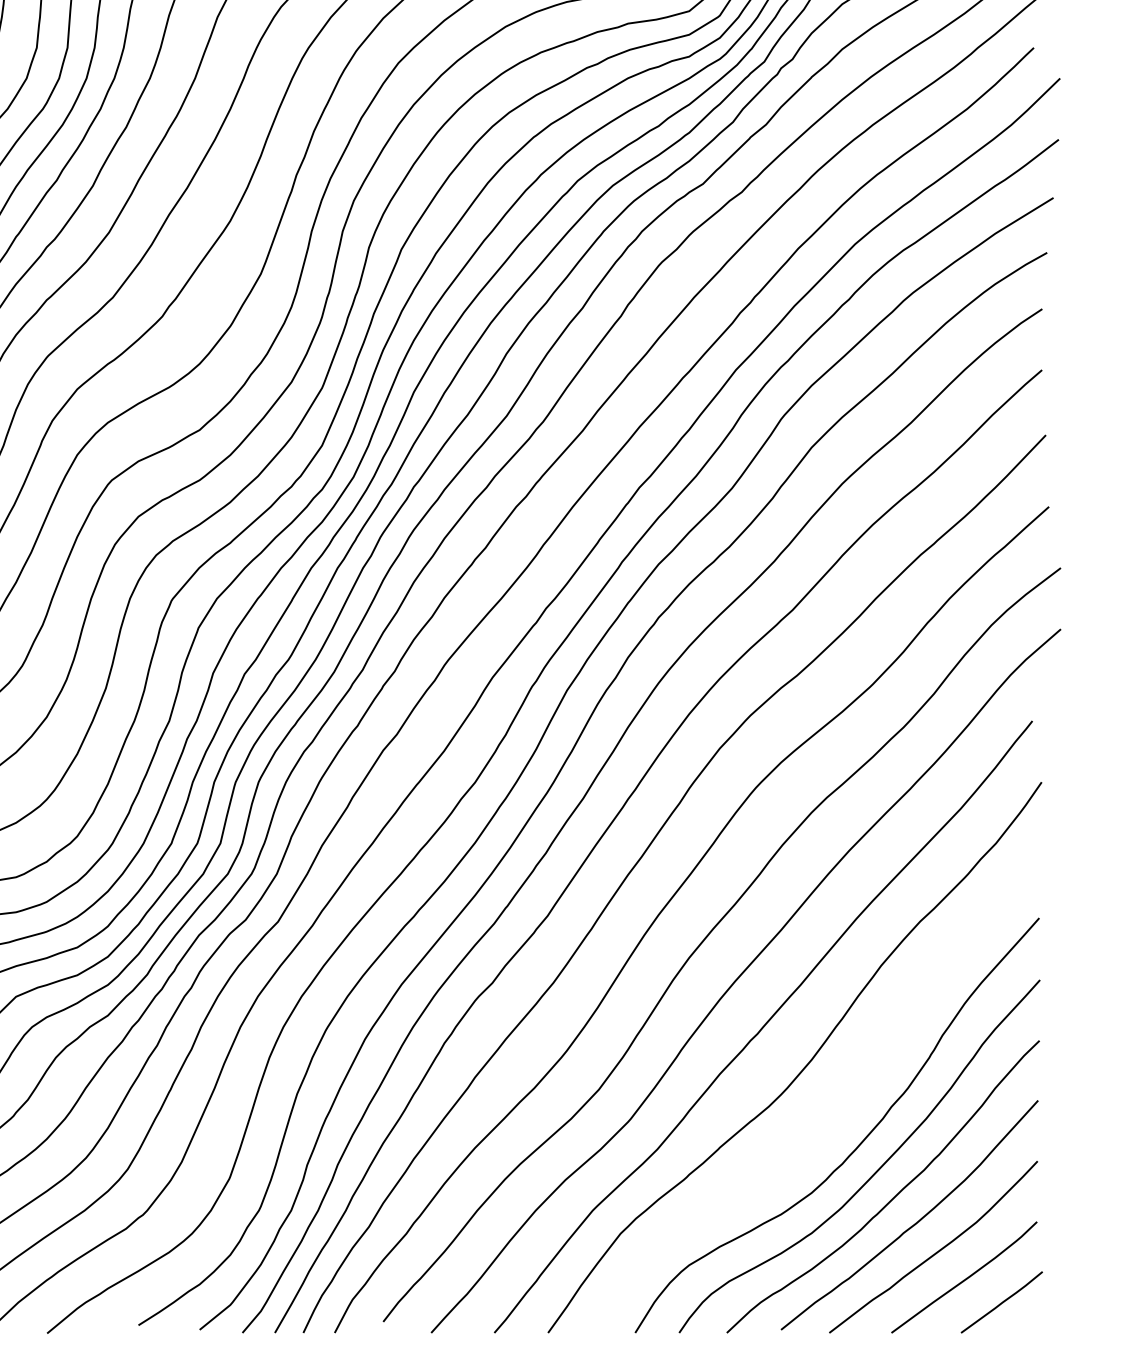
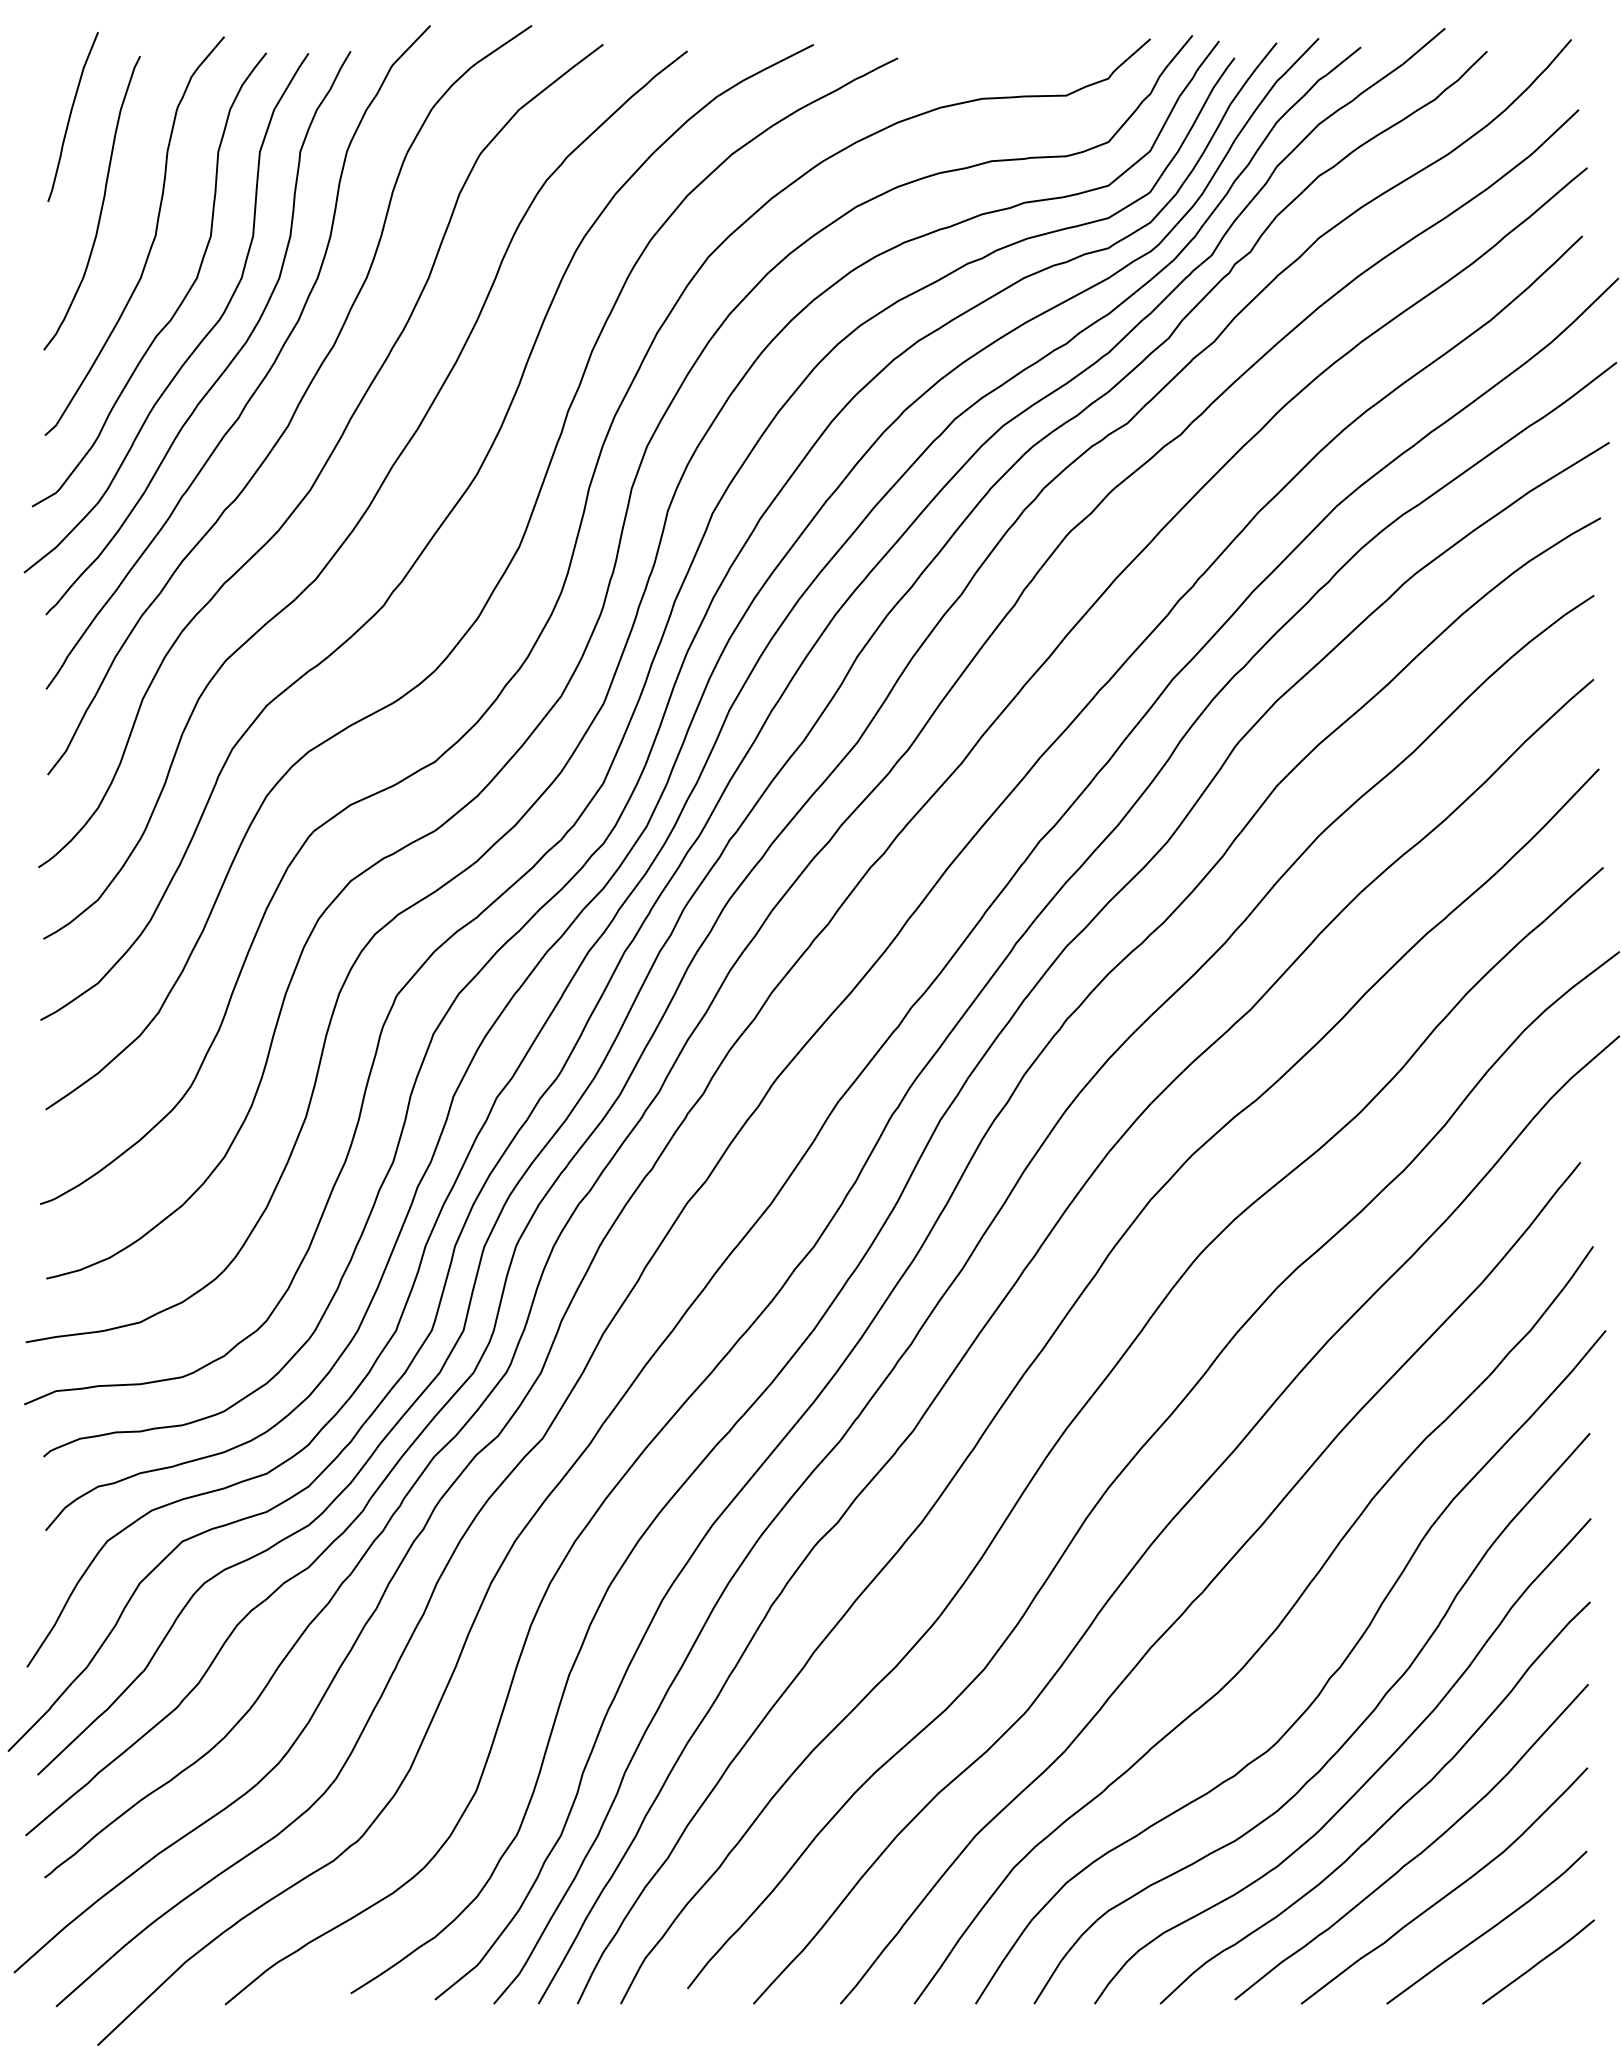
curve: (844, 1102) -> (1322, 1687), added

